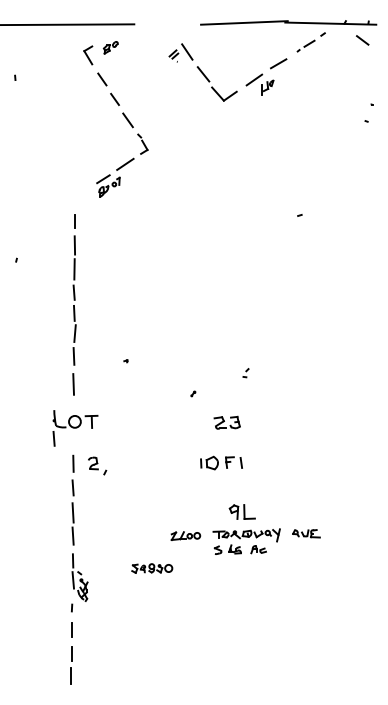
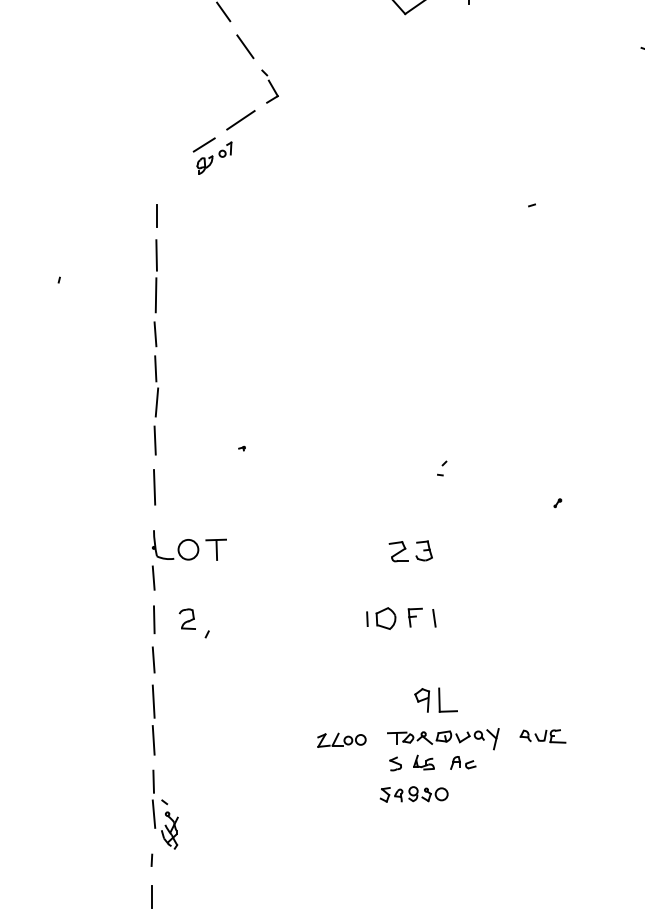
part: (193, 393) -> (558, 502), moved
part: (75, 428) -> (189, 560), moved
part: (152, 568) -> (414, 794), moved

